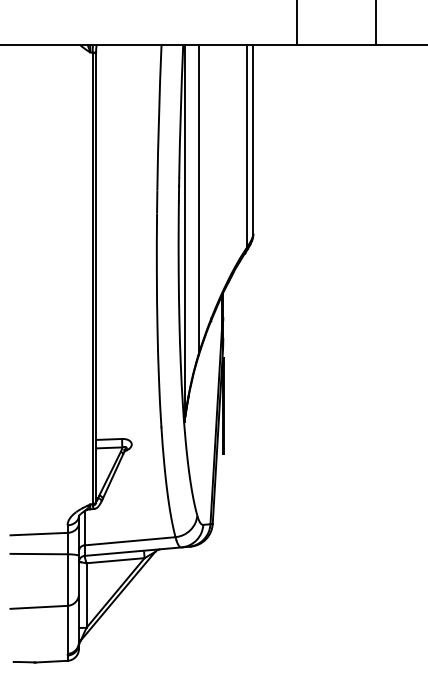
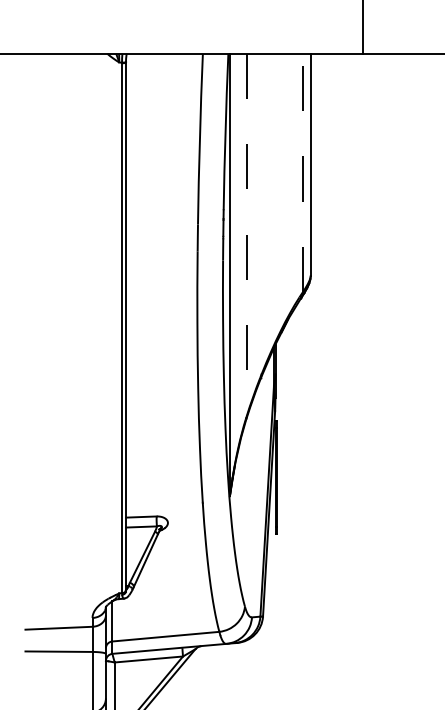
line: (246, 146) -> (302, 172), solid -> dashed
line: (198, 199) -> (246, 235), solid -> dashed

